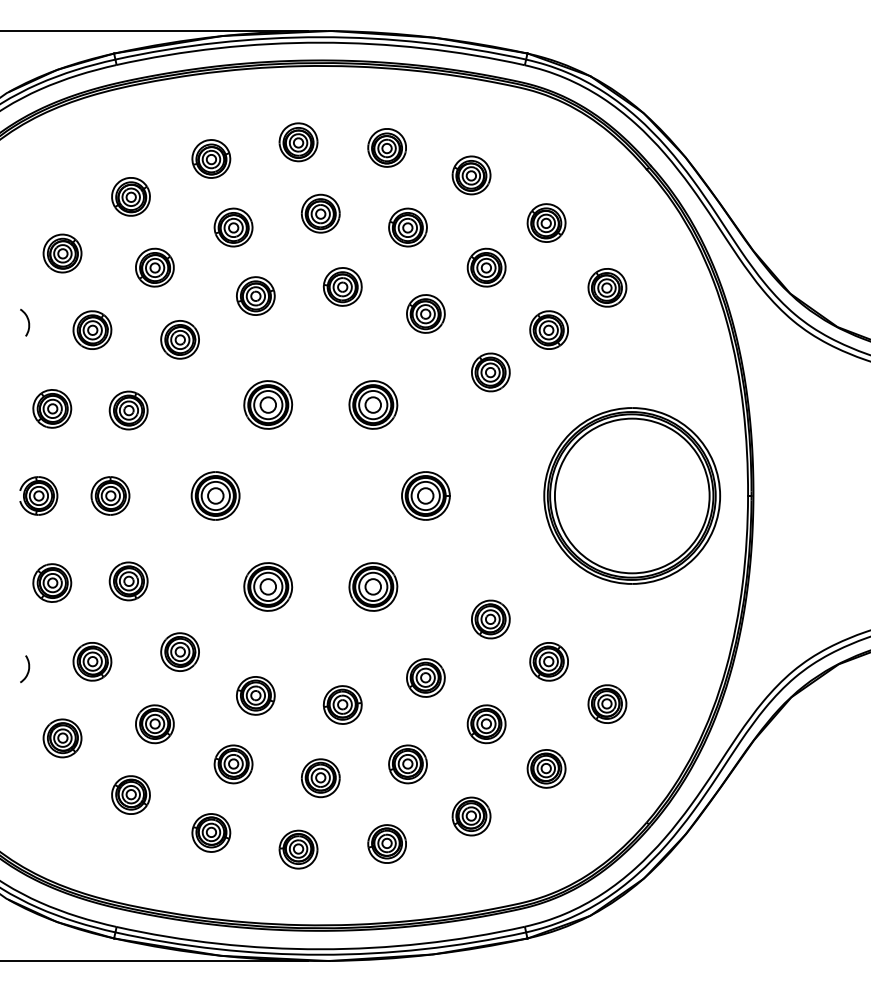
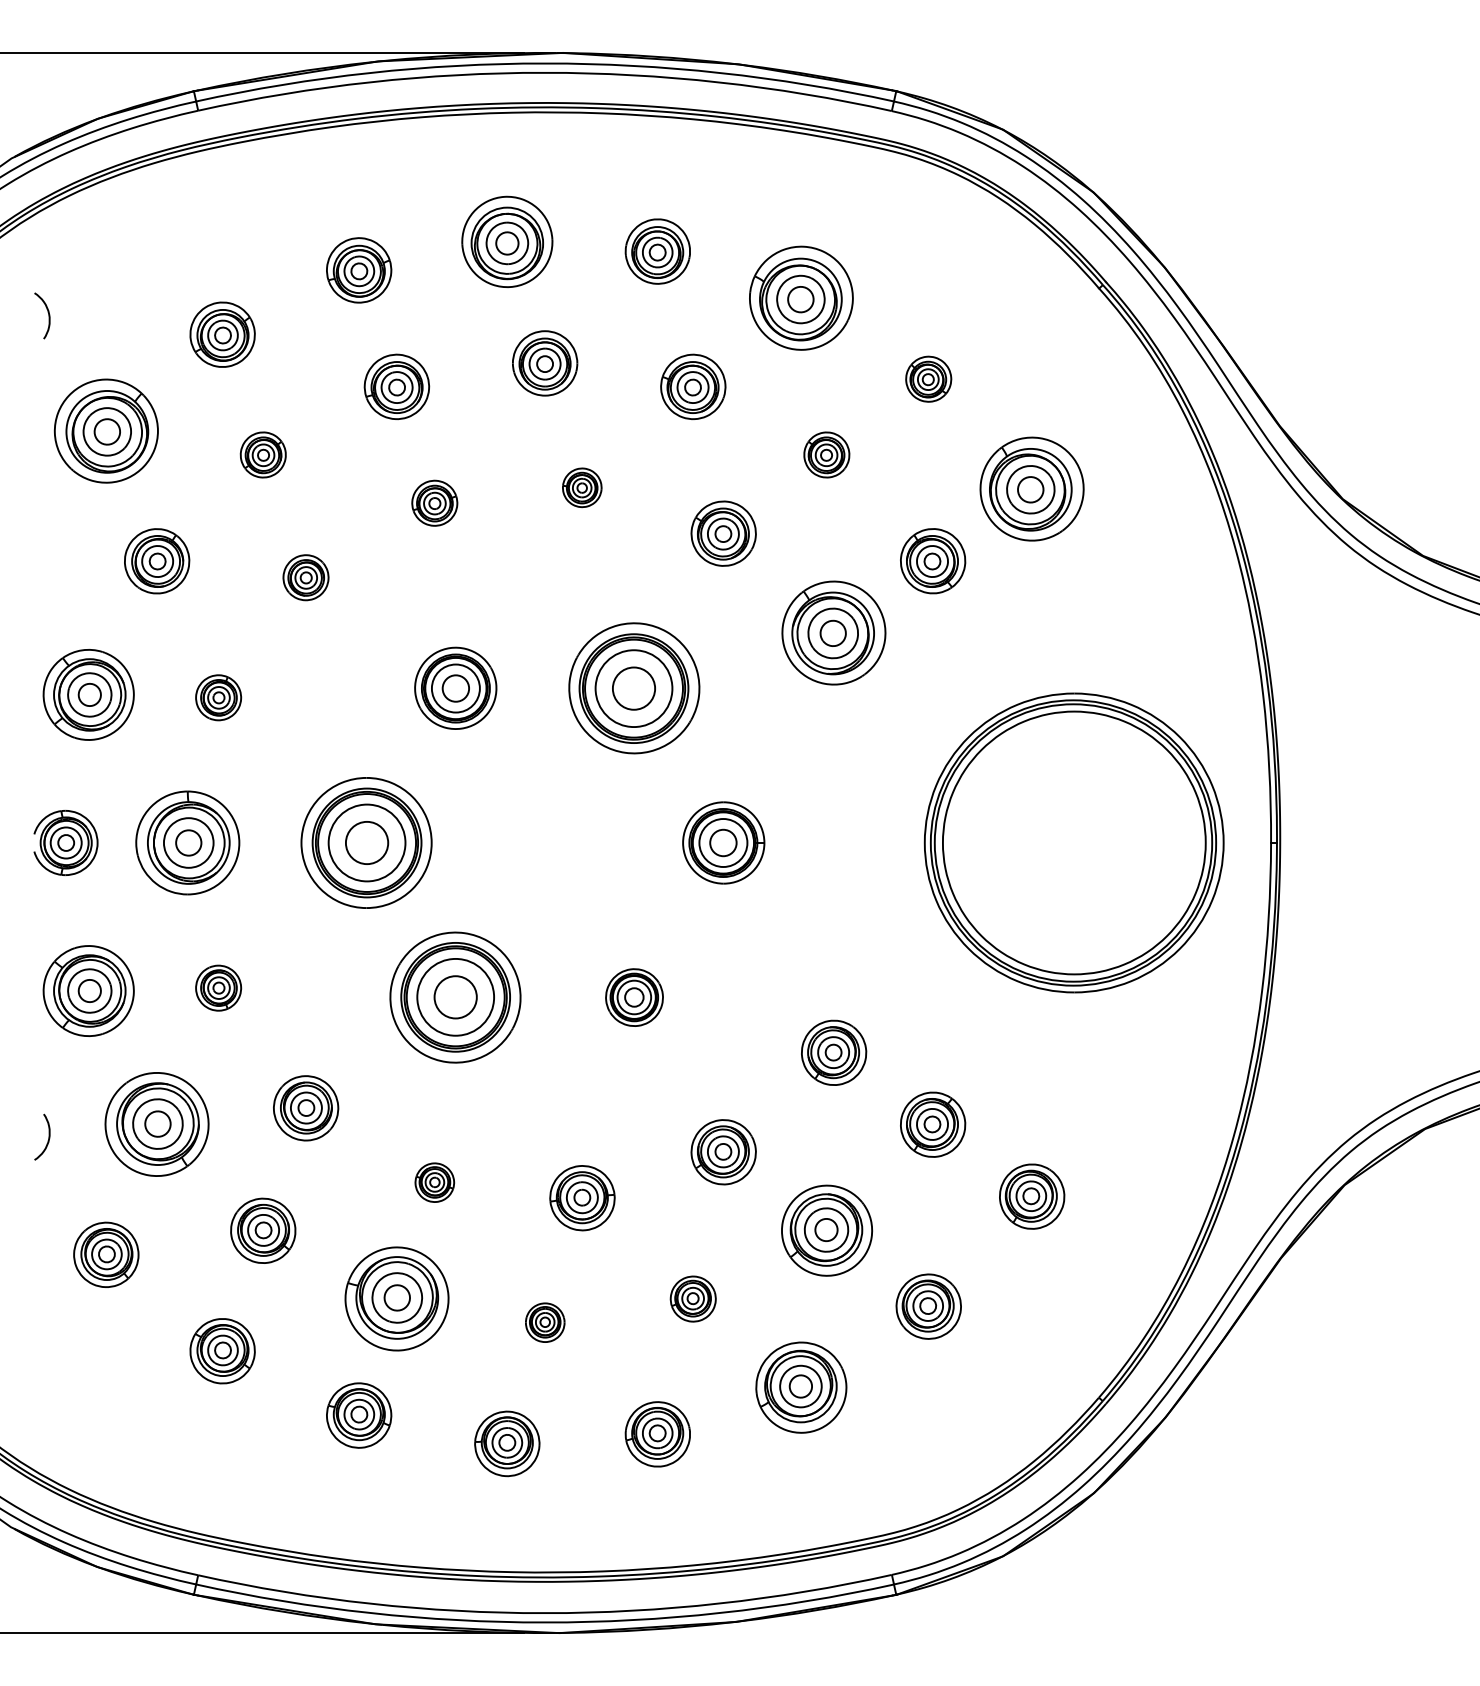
part: (298, 142) -> (507, 242), size x1.4
part: (471, 175) -> (801, 298), size x1.6
part: (546, 222) -> (928, 378), size x0.7
part: (62, 253) -> (106, 430), size x1.6
part: (154, 267) -> (262, 454), size x0.7
part: (486, 267) -> (826, 454), size x0.7
part: (342, 286) -> (581, 487), size x0.6
part: (607, 287) -> (1032, 488), size x1.6
part: (255, 295) -> (434, 502), size x0.7
curve: (27, 321) -> (46, 313), moved
part: (179, 339) -> (305, 577), size x0.7
part: (490, 372) -> (833, 633), size x1.6
part: (373, 404) -> (634, 687), size x1.6
part: (52, 408) -> (89, 694), size x1.4
part: (128, 410) -> (218, 697), size x0.7
part: (110, 495) -> (187, 842), size x1.6
part: (215, 495) -> (366, 842), size x1.6
part: (128, 581) -> (218, 988), size x0.7
part: (52, 582) -> (89, 989), size x1.4
part: (268, 586) -> (456, 996), size x1.6
part: (373, 586) -> (634, 996), size x0.7
part: (92, 661) -> (157, 1124), size x1.6
part: (255, 695) -> (434, 1181), size x0.6
part: (486, 724) -> (826, 1231), size x1.4
part: (233, 764) -> (396, 1299), size x1.6
part: (407, 764) -> (692, 1299), size x0.7
part: (320, 778) -> (544, 1322), size x0.6
part: (471, 816) -> (801, 1387), size x1.4

